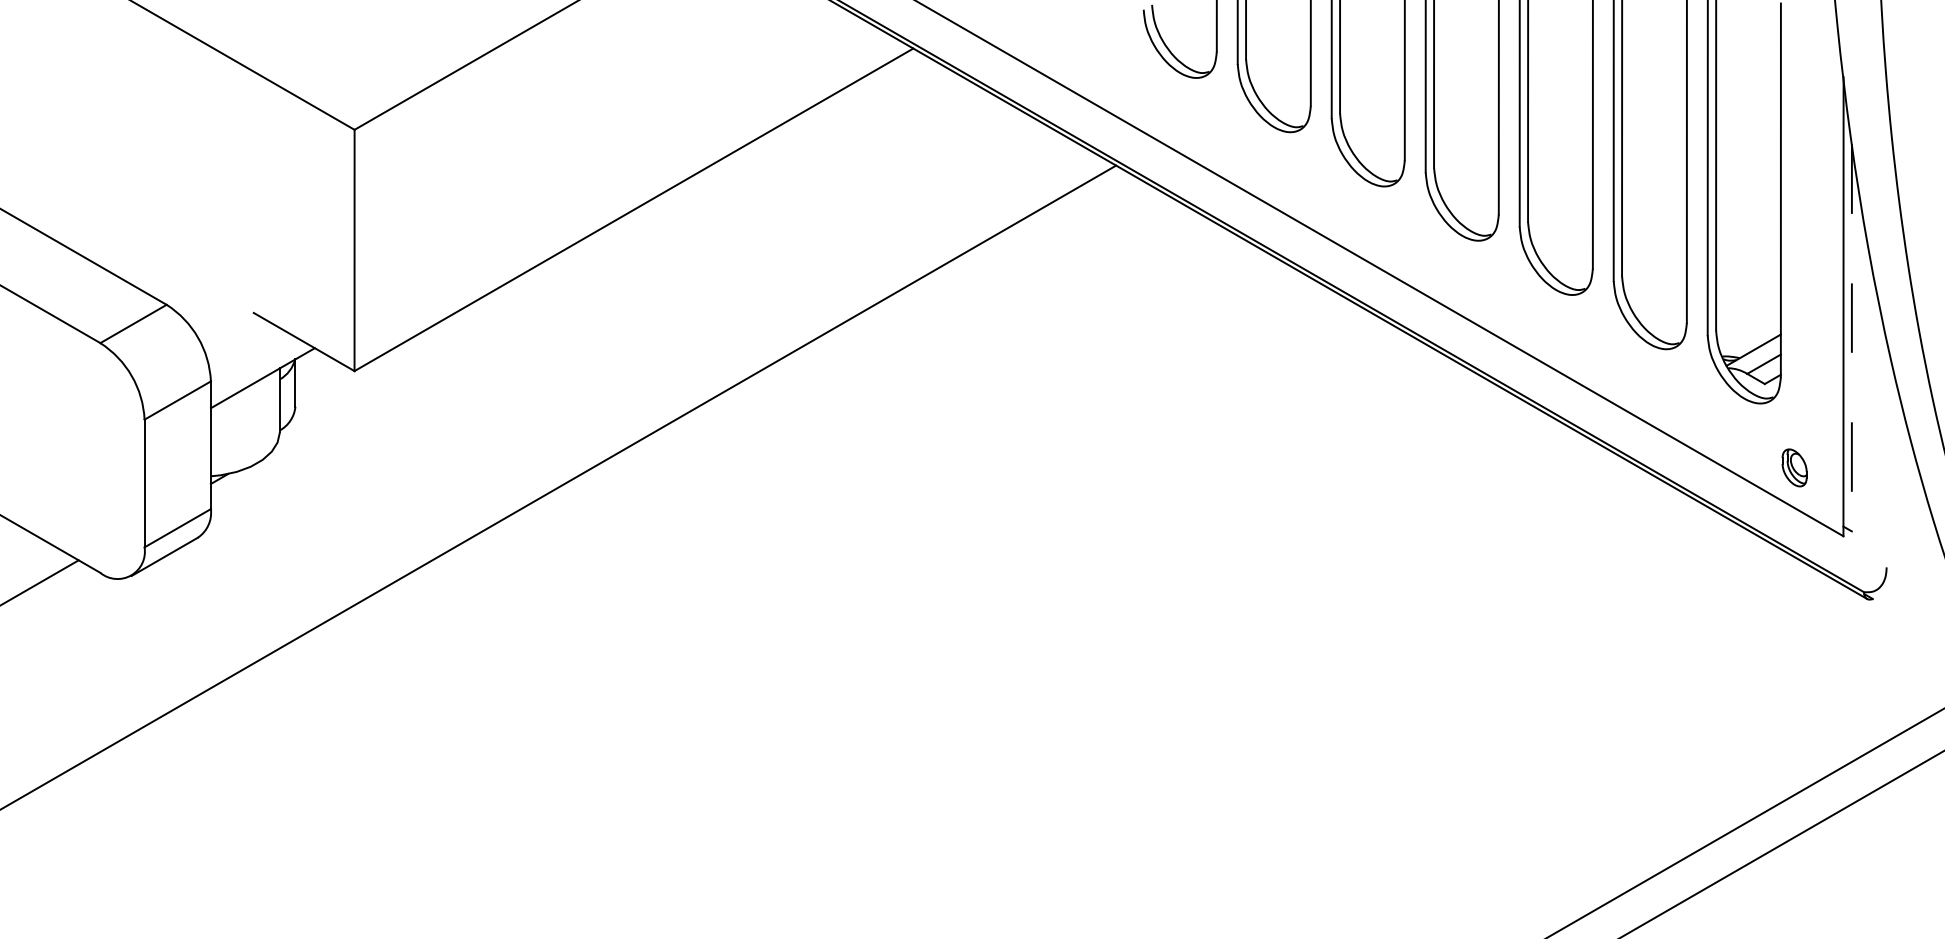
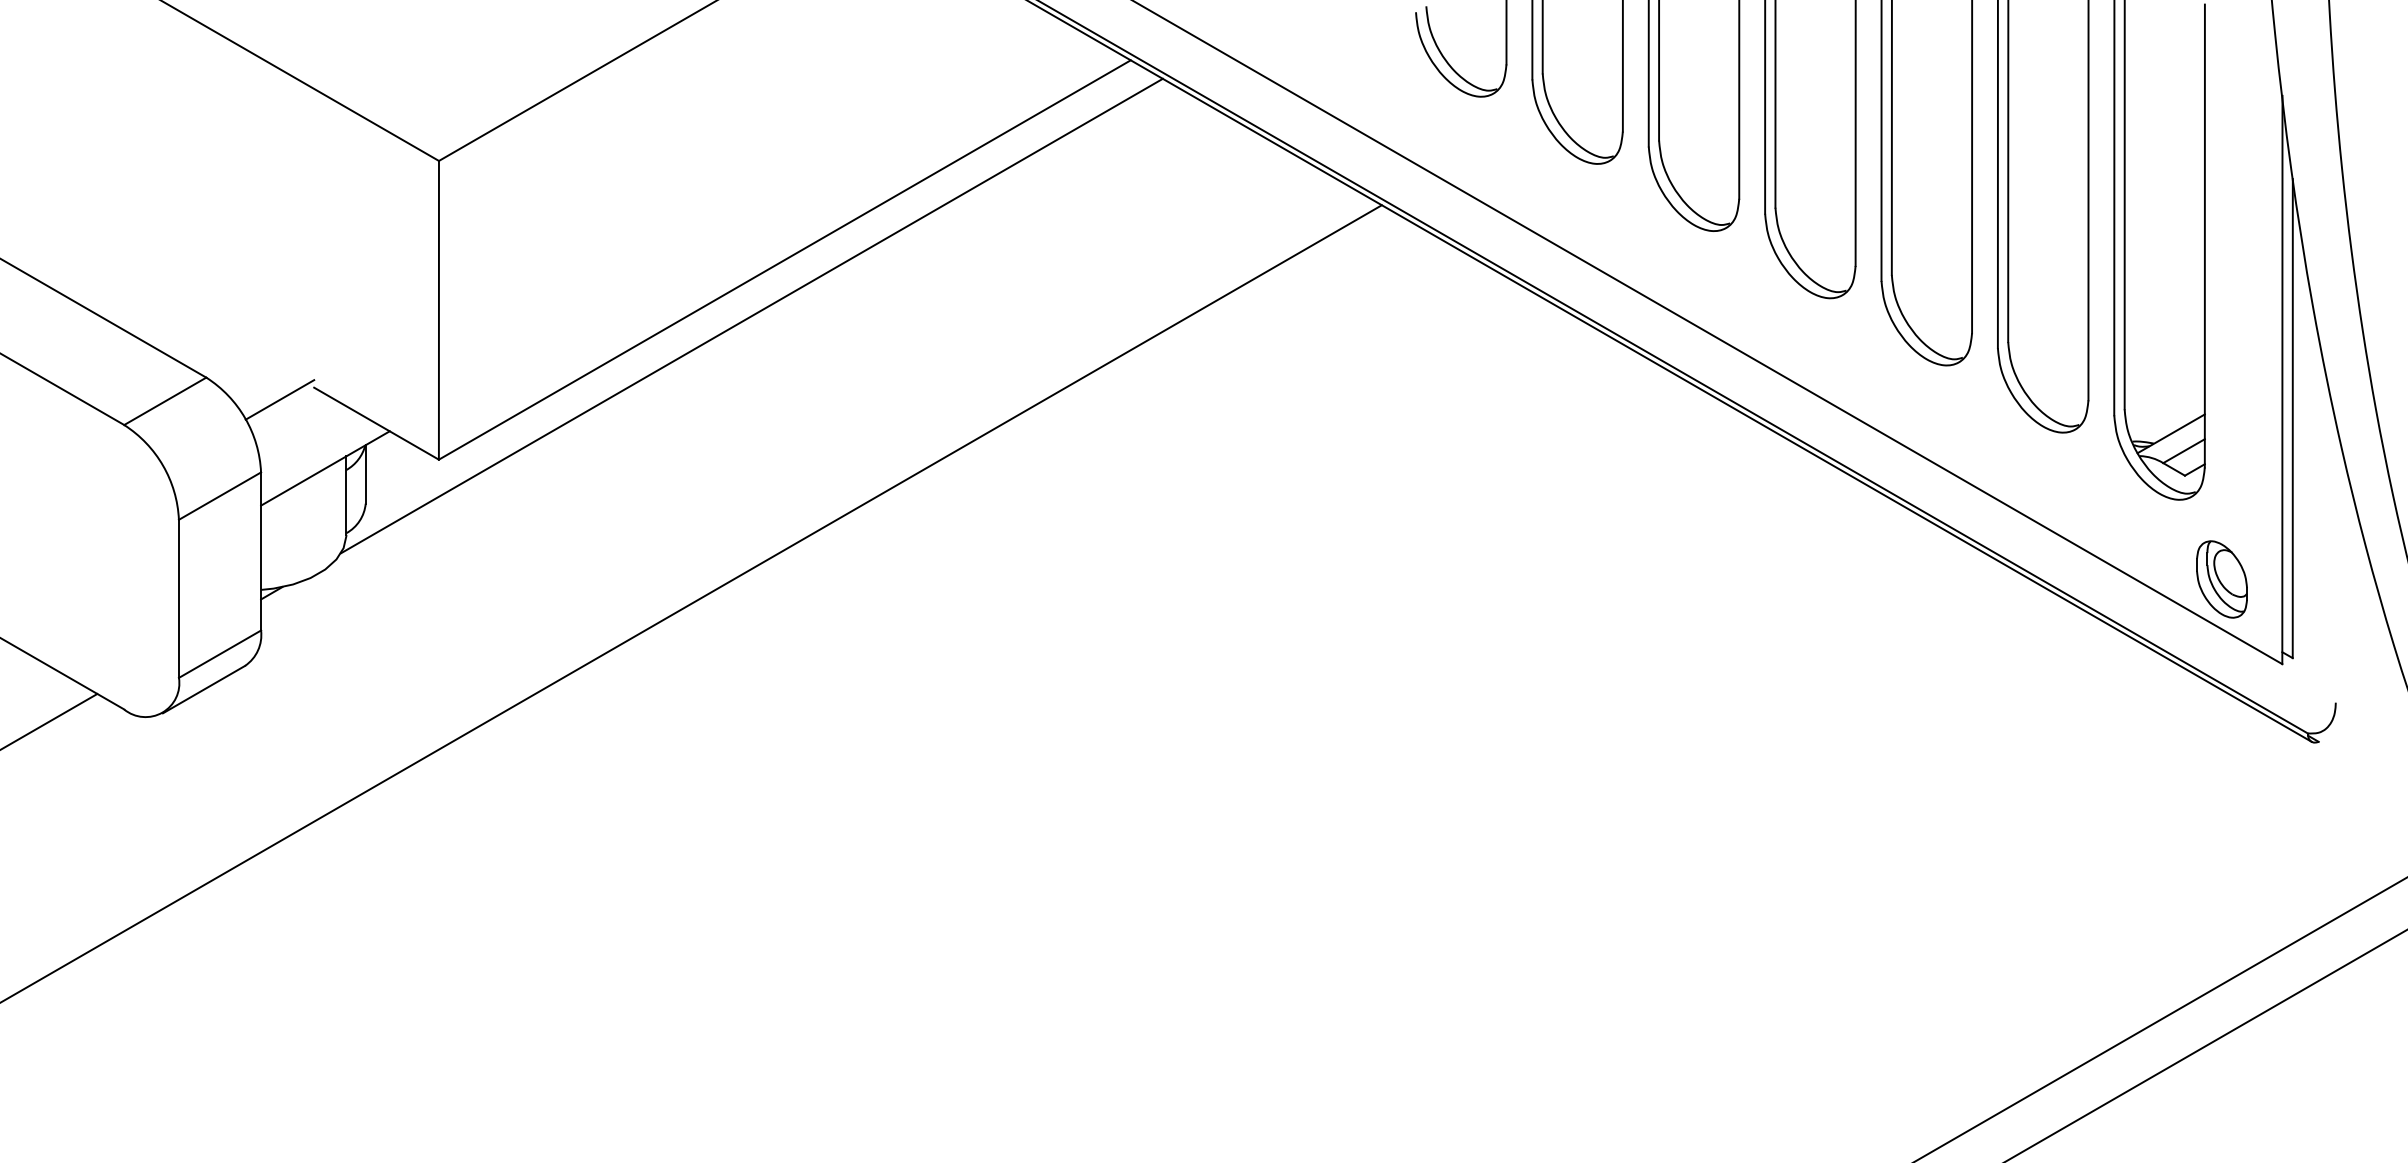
line: (607, 254) -> (752, 315), added
line: (225, 322) -> (279, 399), added
line: (1851, 338) -> (2292, 419), dashed -> solid
part: (1794, 467) -> (2221, 579), size x1.67

